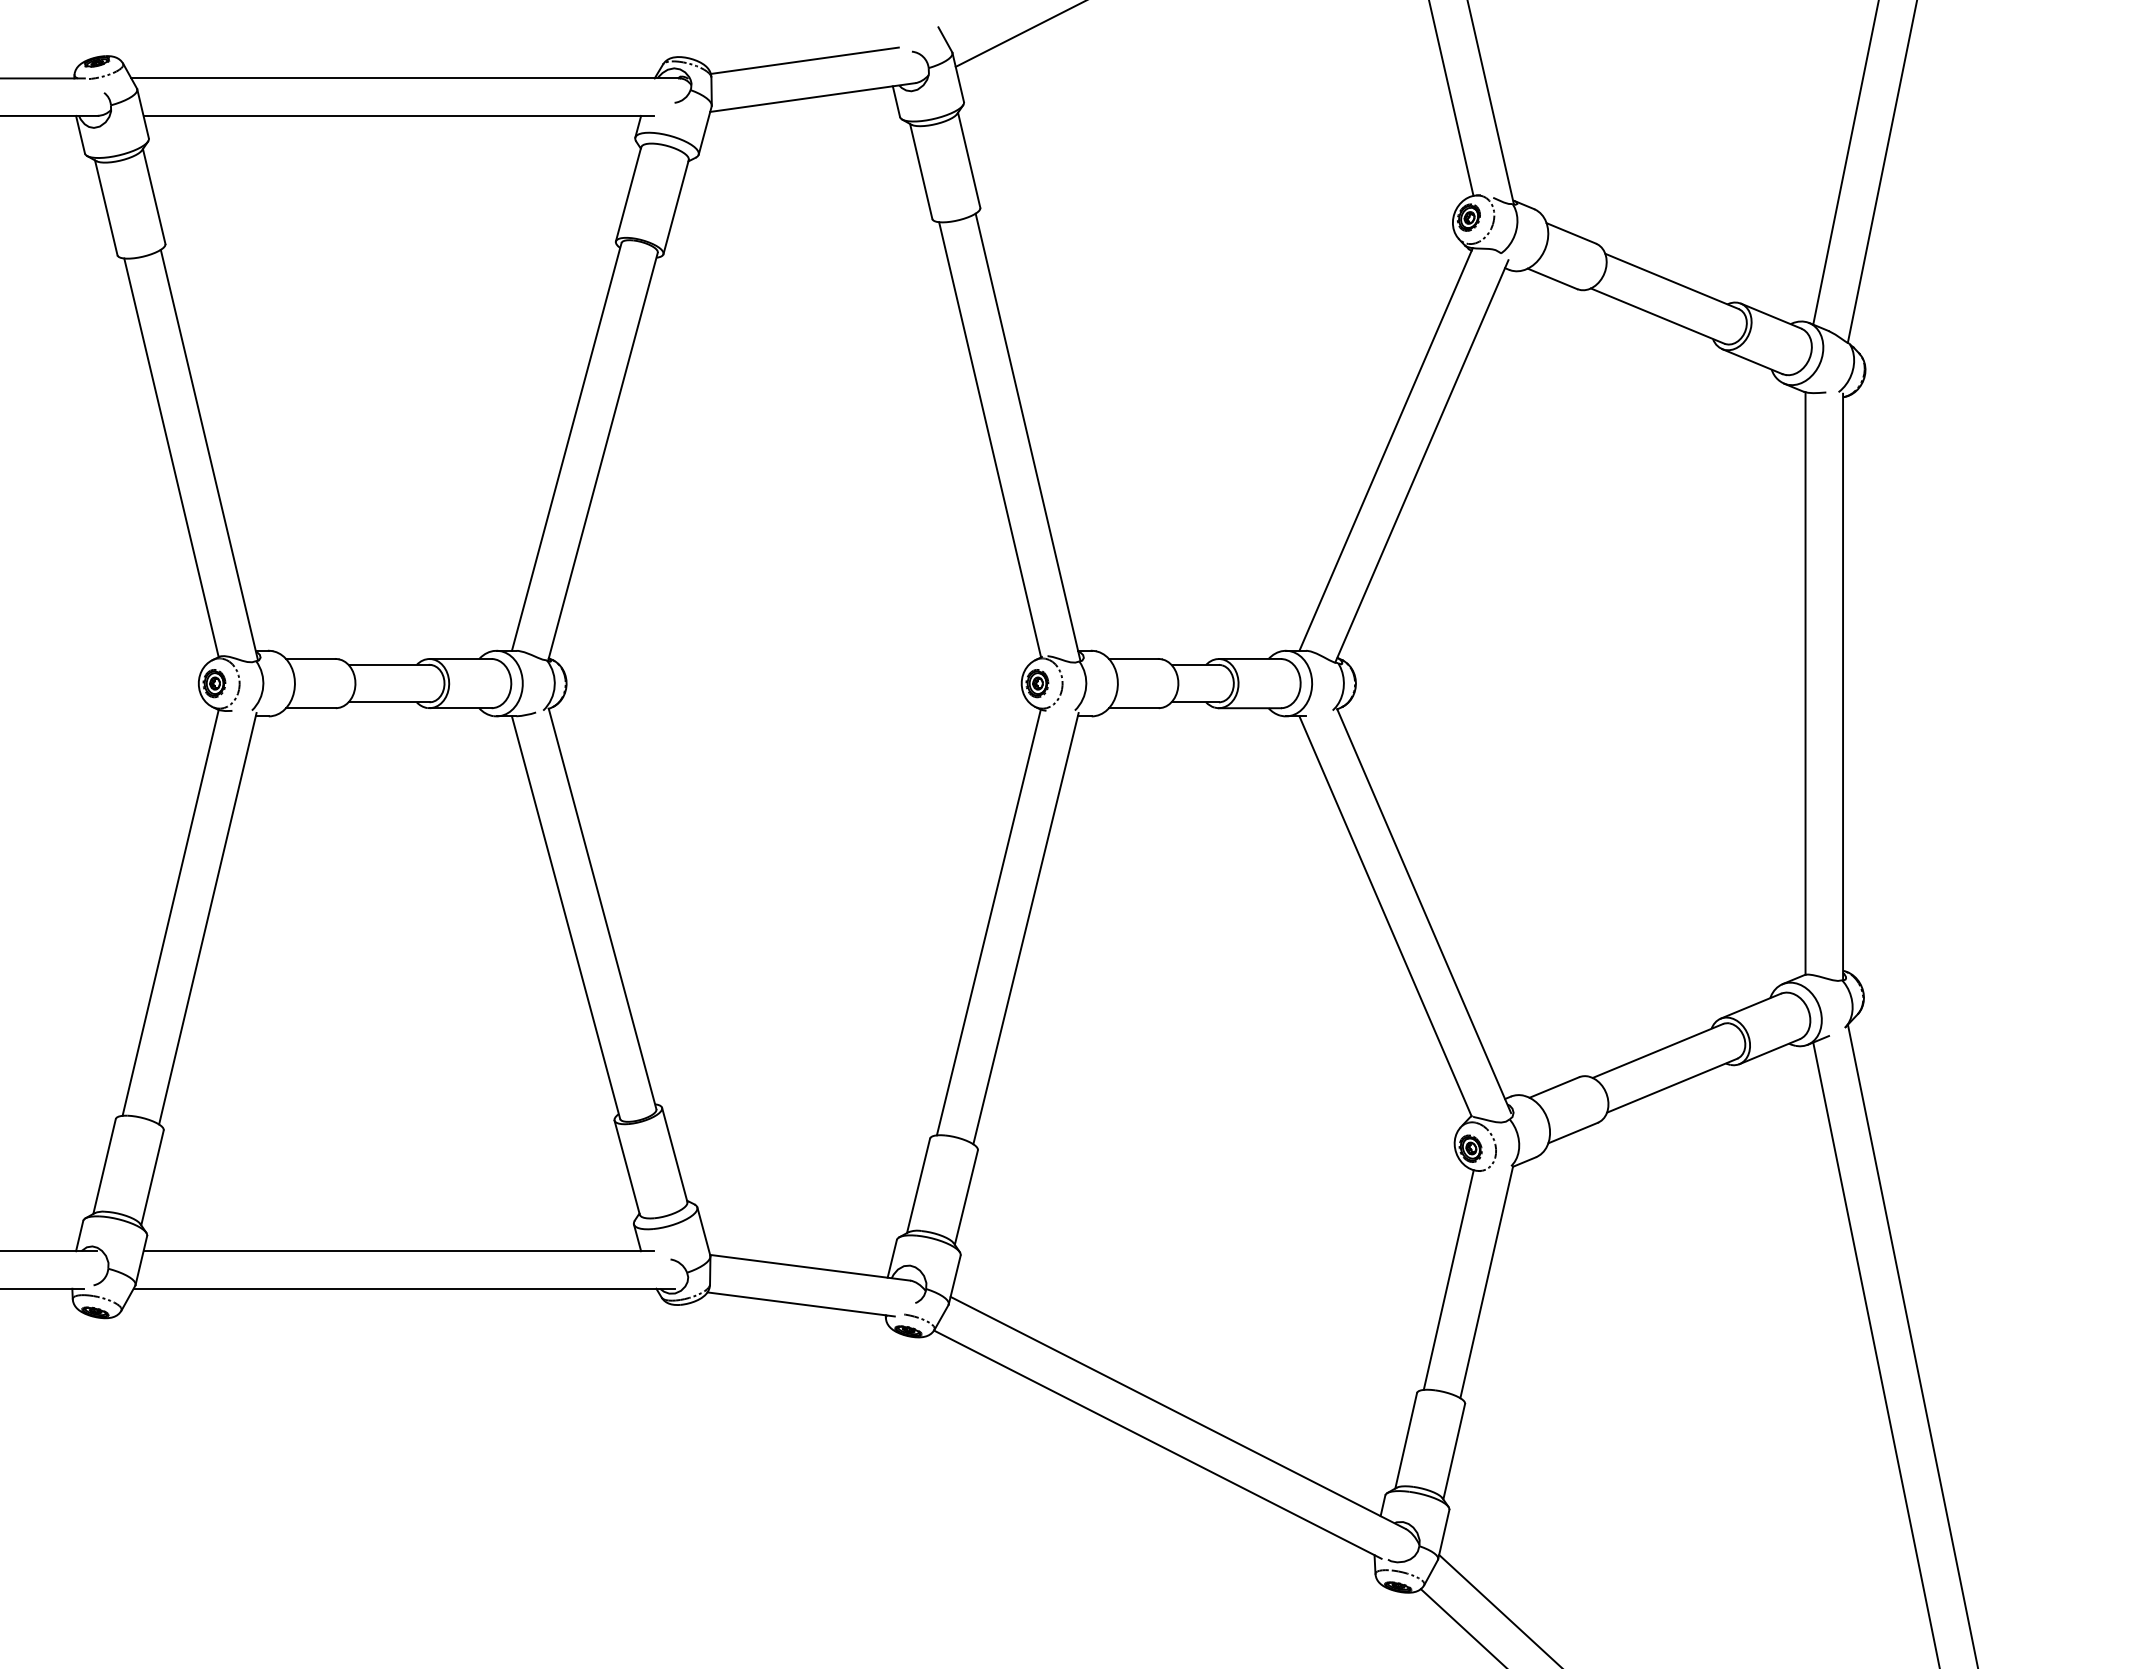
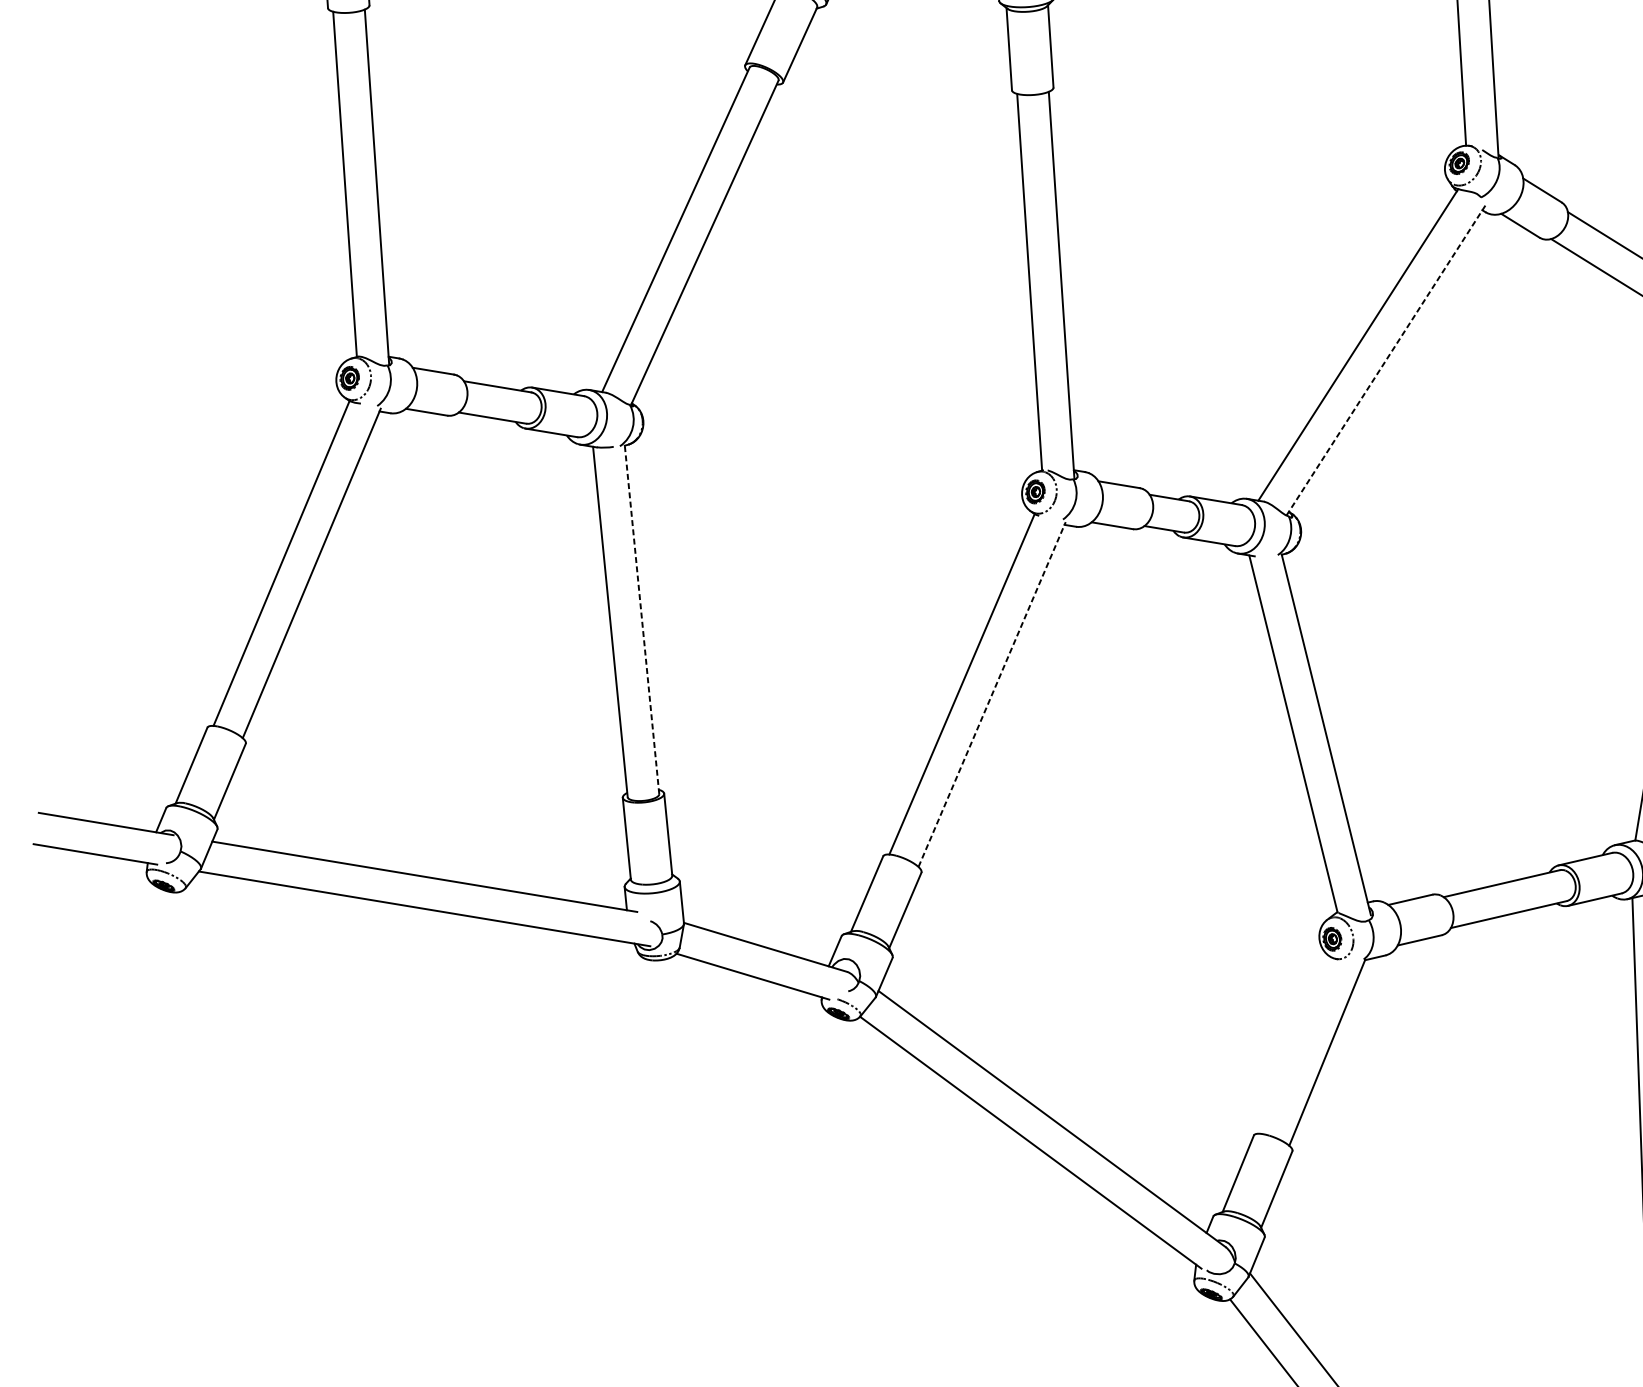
line: (1422, 460) -> (1387, 359), solid -> dashed
line: (602, 908) -> (642, 619), solid -> dashed
line: (1026, 928) -> (992, 694), solid -> dashed
line: (1448, 1279) -> (1295, 1045), removed

